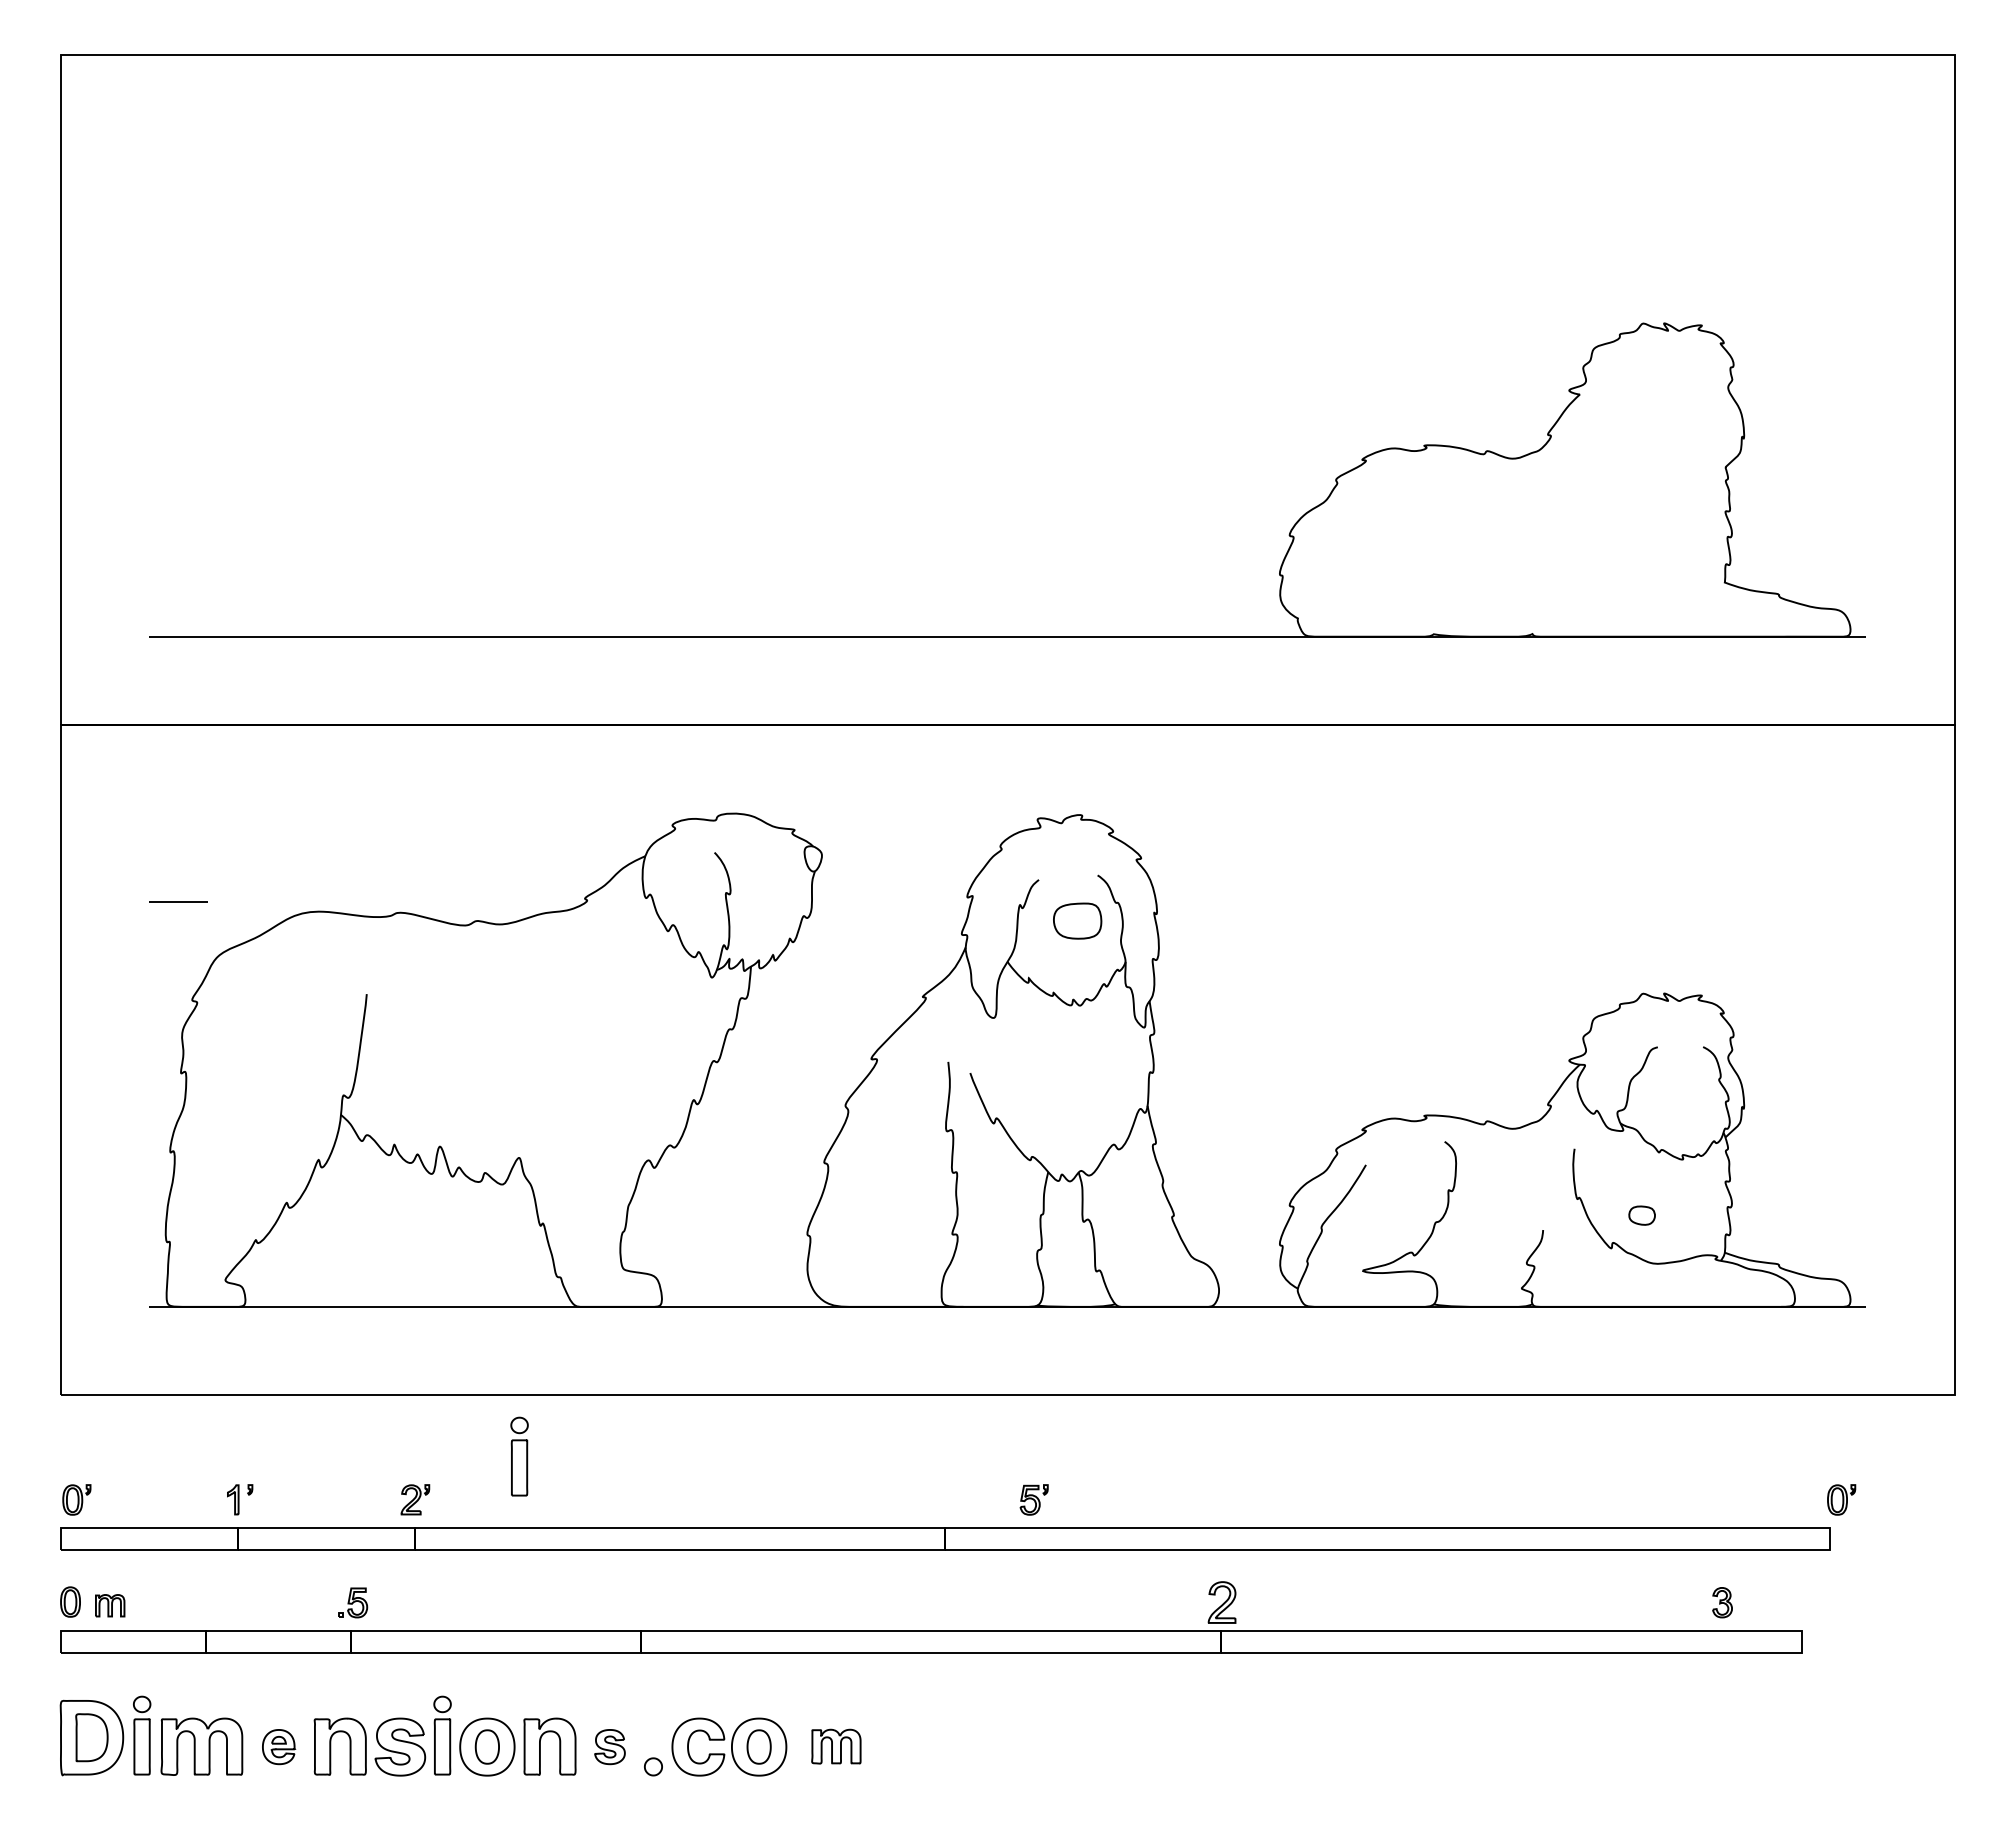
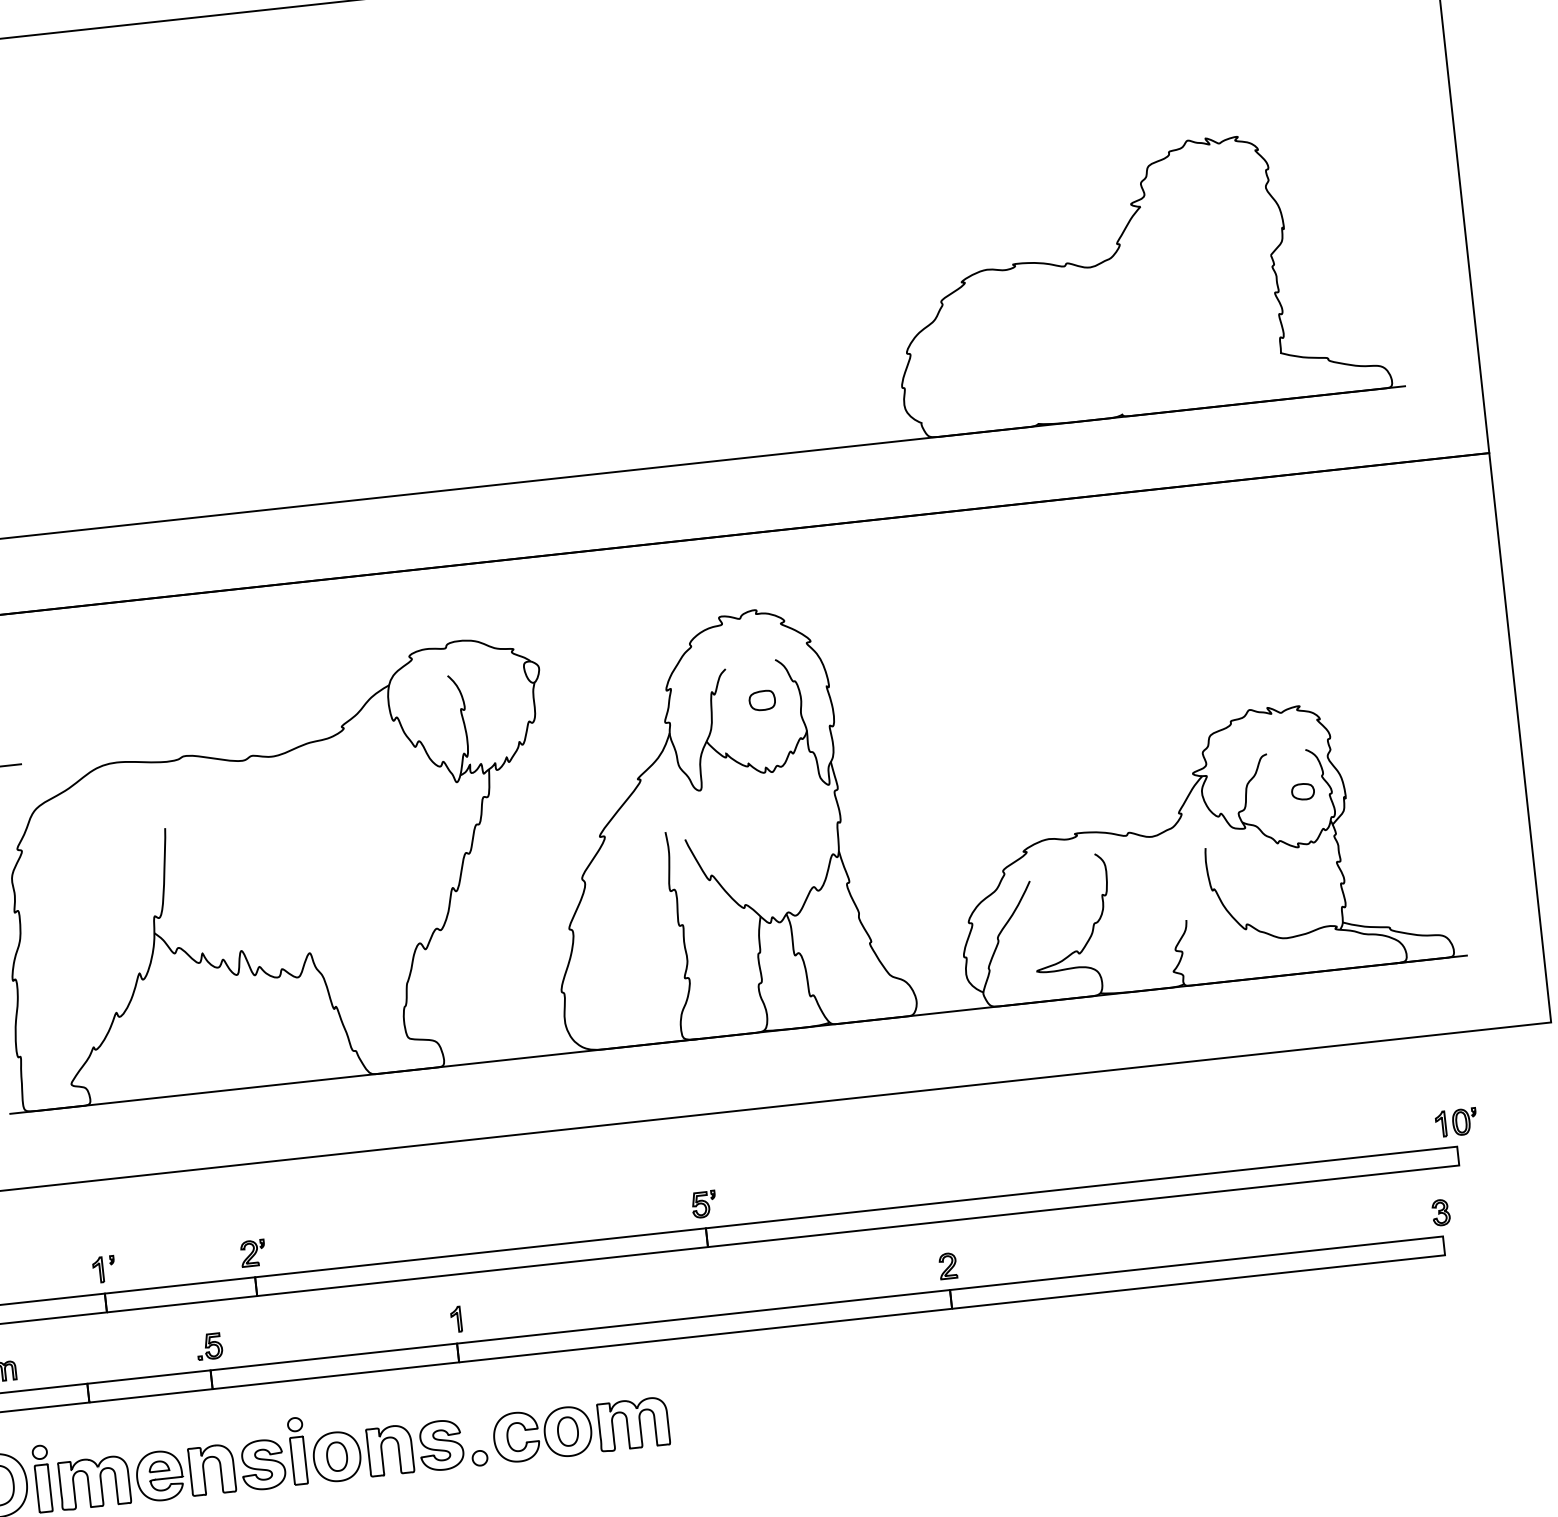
part: (1077, 921) -> (762, 700), size x0.62
part: (1641, 1215) -> (1302, 791), moved
part: (519, 1456) -> (337, 1206), removed
part: (1033, 1499) -> (703, 1204), moved
part: (1813, 1499) -> (1440, 1124), added
part: (643, 1602) -> (456, 1319), added
part: (1221, 1602) -> (947, 1266), size x0.71
part: (1722, 1602) -> (1441, 1212), moved
part: (278, 1746) -> (159, 1475), size x1.67
part: (609, 1746) -> (440, 1444), size x1.67
part: (836, 1746) -> (633, 1424), size x1.67

